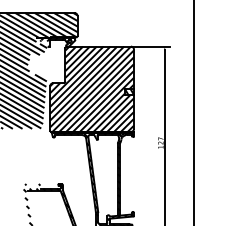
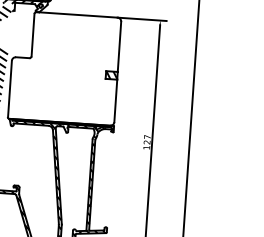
hatch: (92, 88) -> (65, 67), removed

